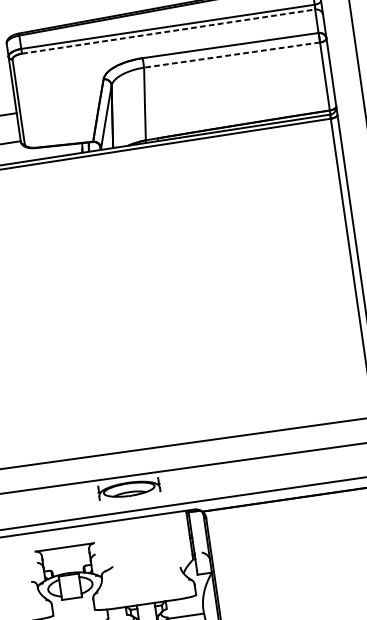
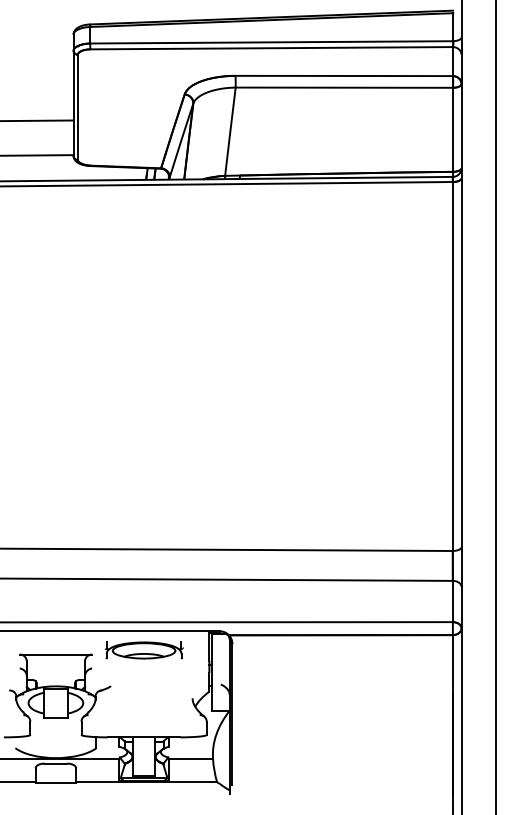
line: (169, 31) -> (272, 48), dashed -> solid
line: (232, 54) -> (344, 87), dashed -> solid
part: (128, 489) -> (143, 650), moved

